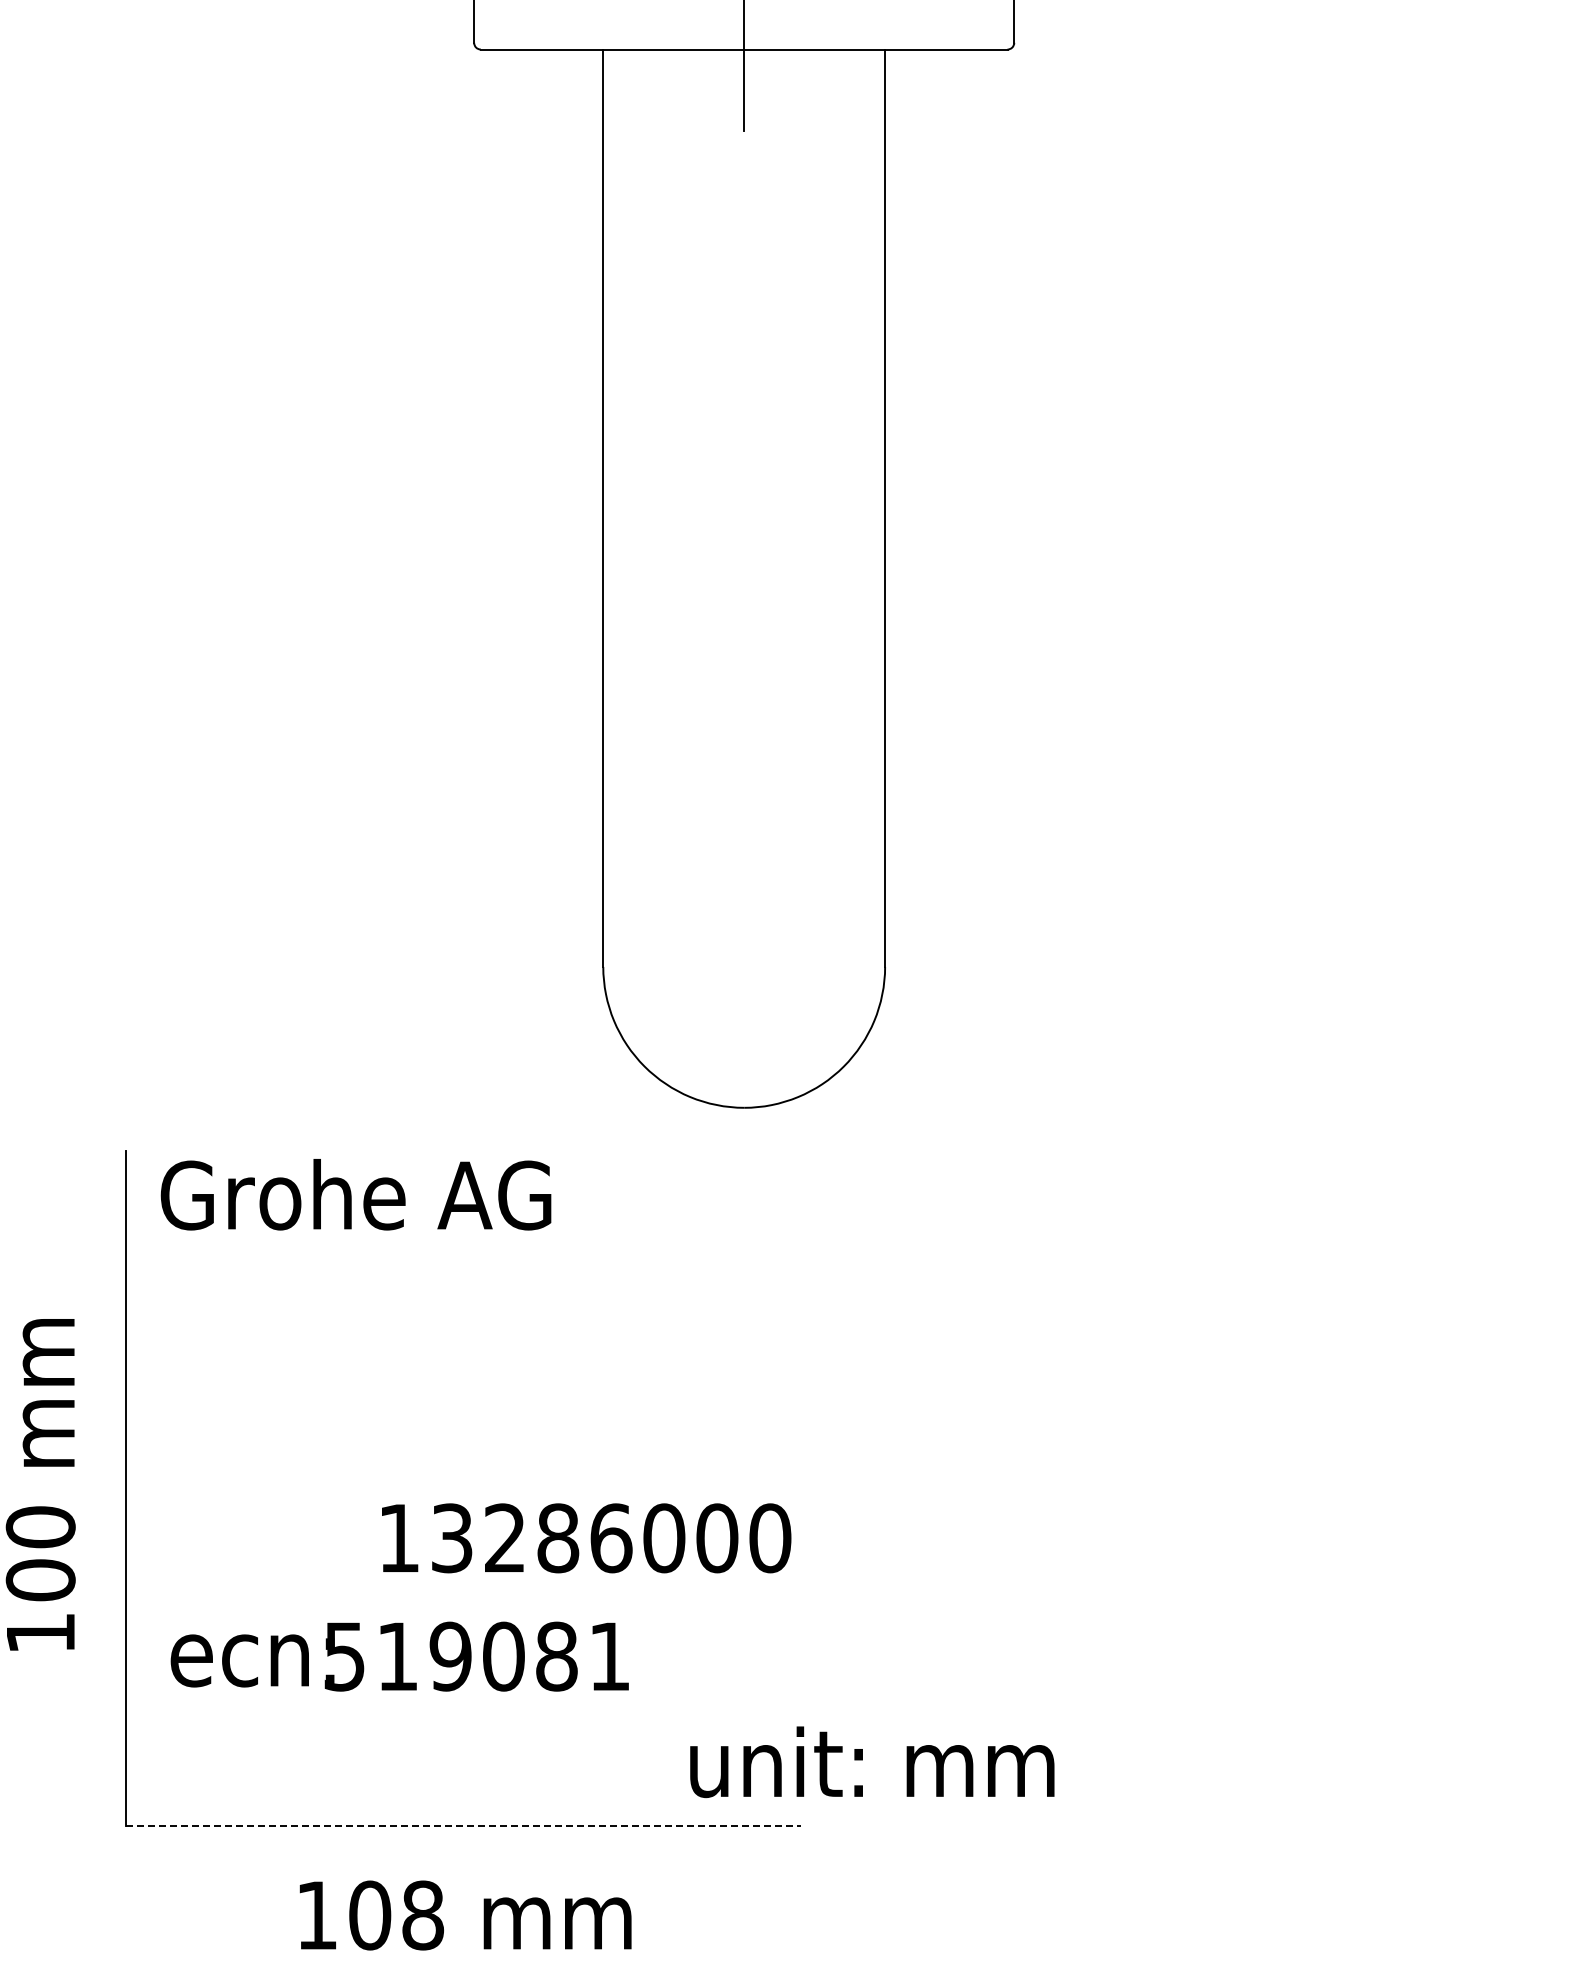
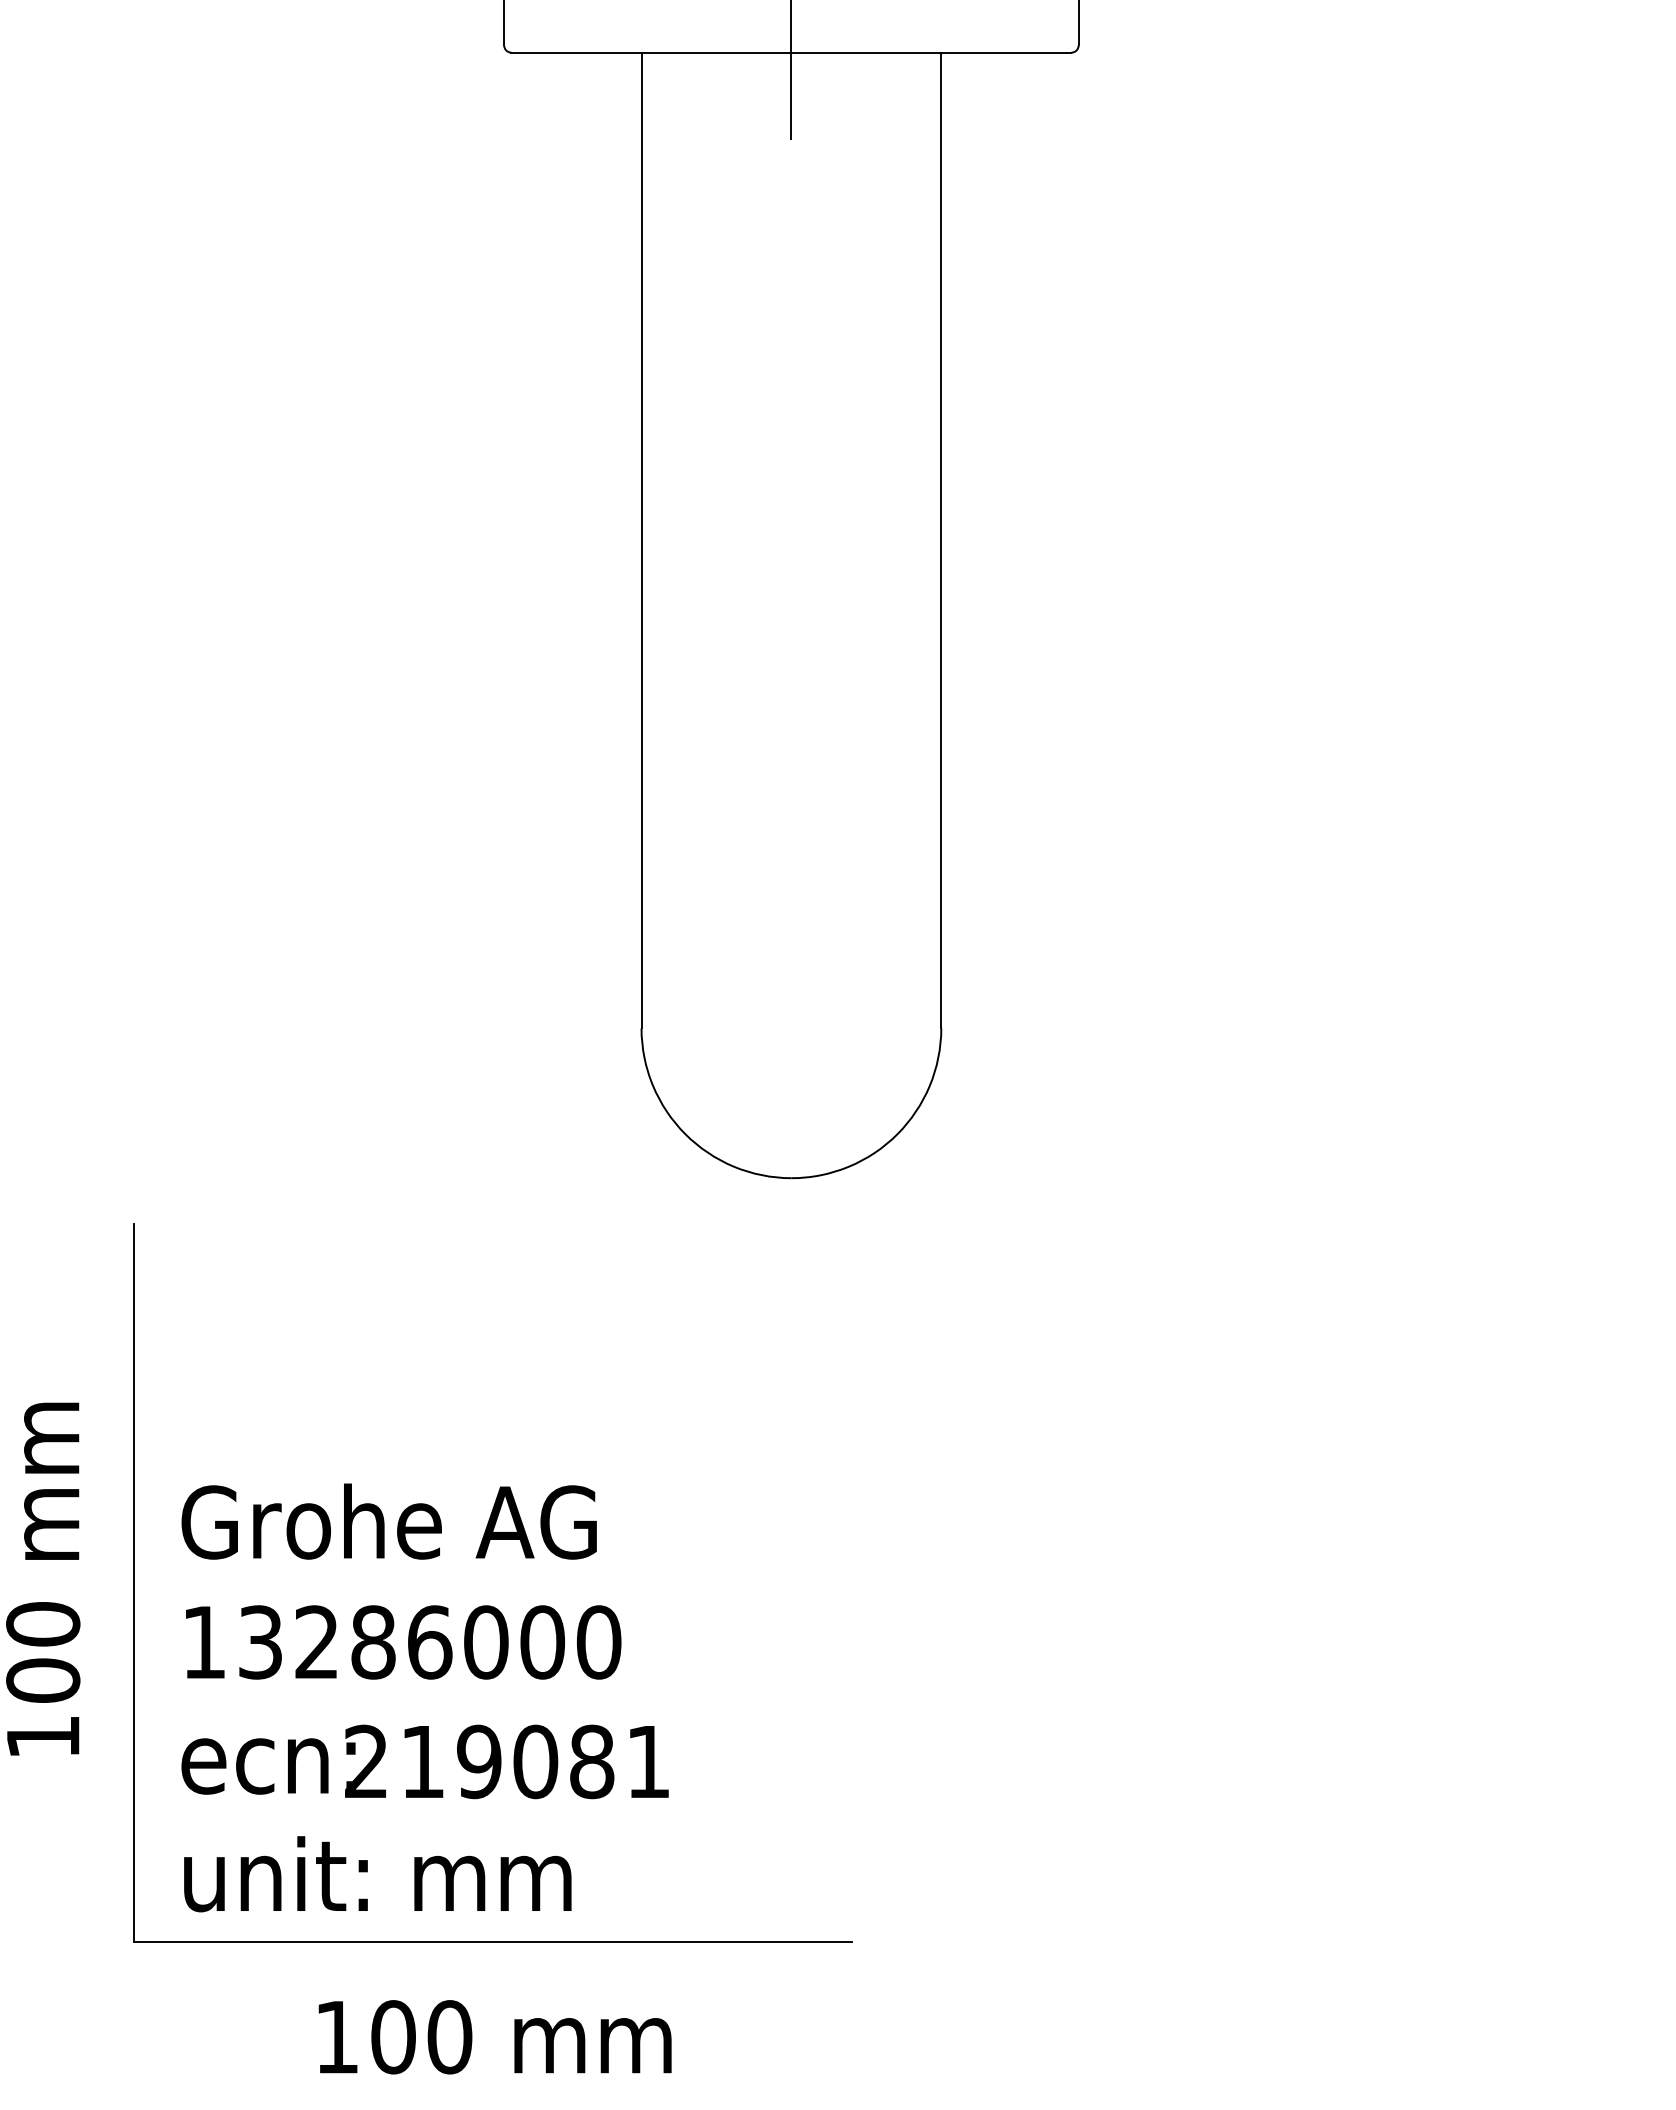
text: (355, 1194) -> (388, 1521), moved
text: (586, 1538) -> (403, 1642), moved
text: (344, 1656) -> (366, 1761), 519081 -> 219081
text: (872, 1762) -> (377, 1874), moved
line: (463, 1826) -> (492, 1942), dashed -> solid
text: (423, 1915) -> (450, 2037), 108 -> 100

